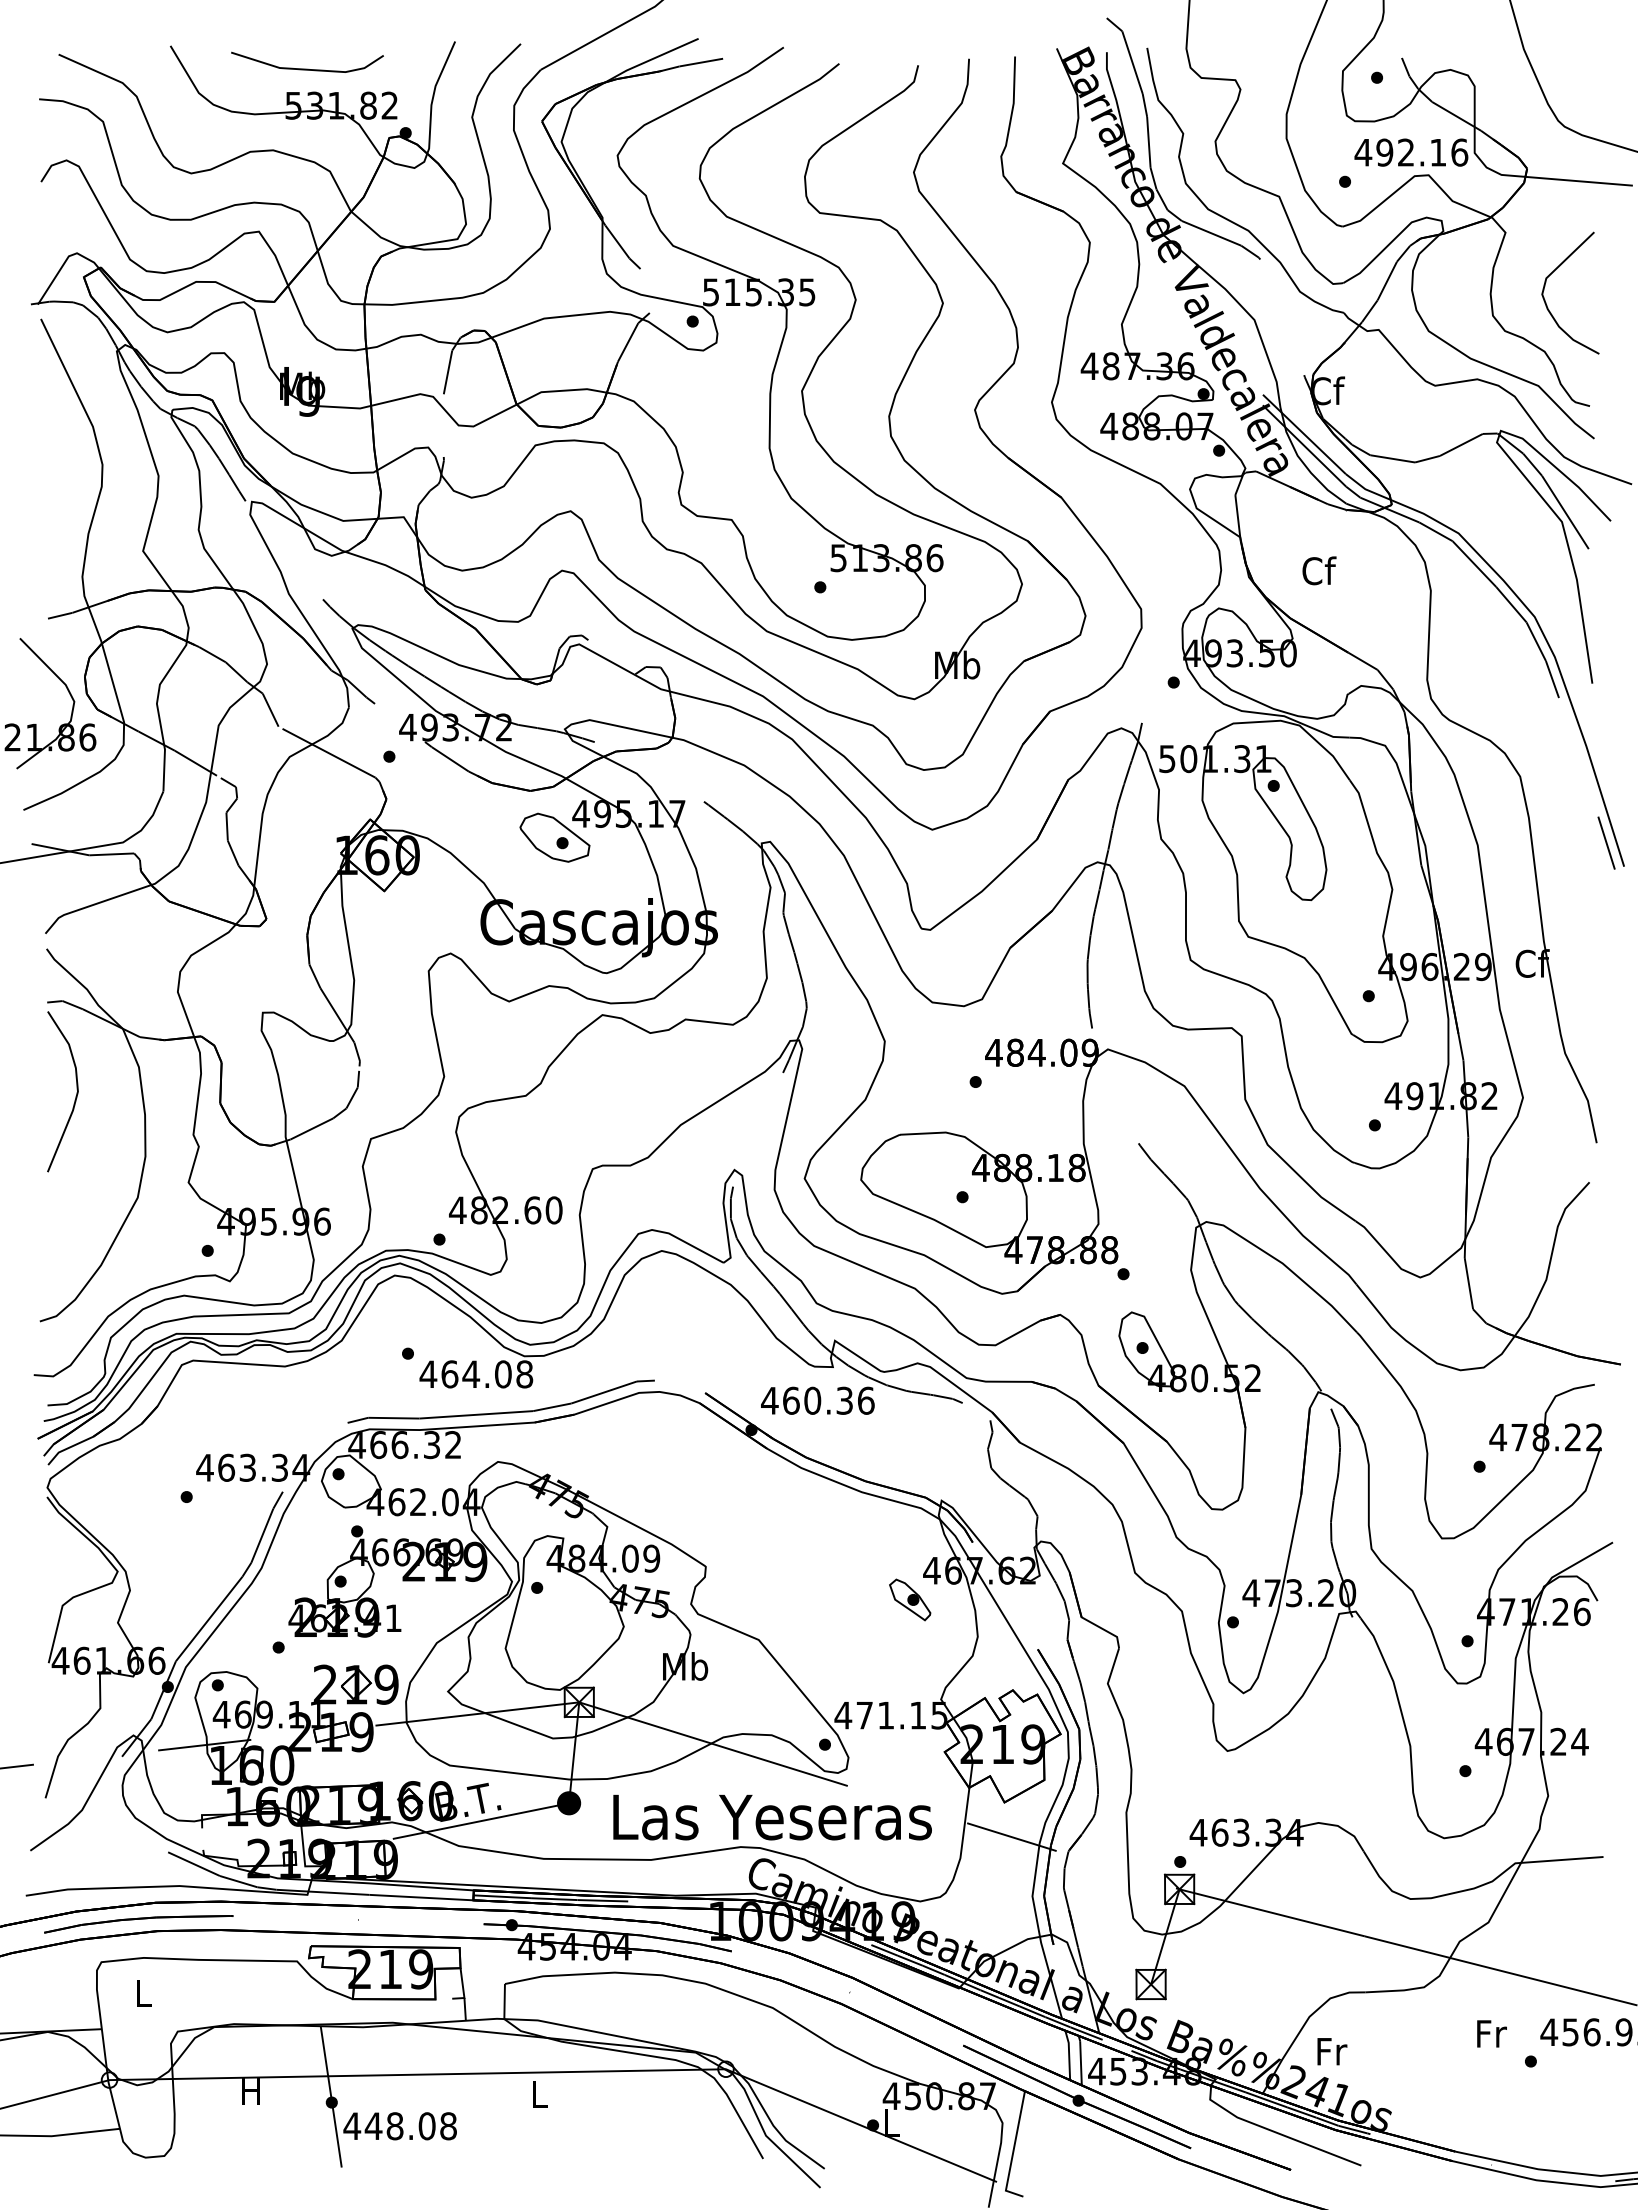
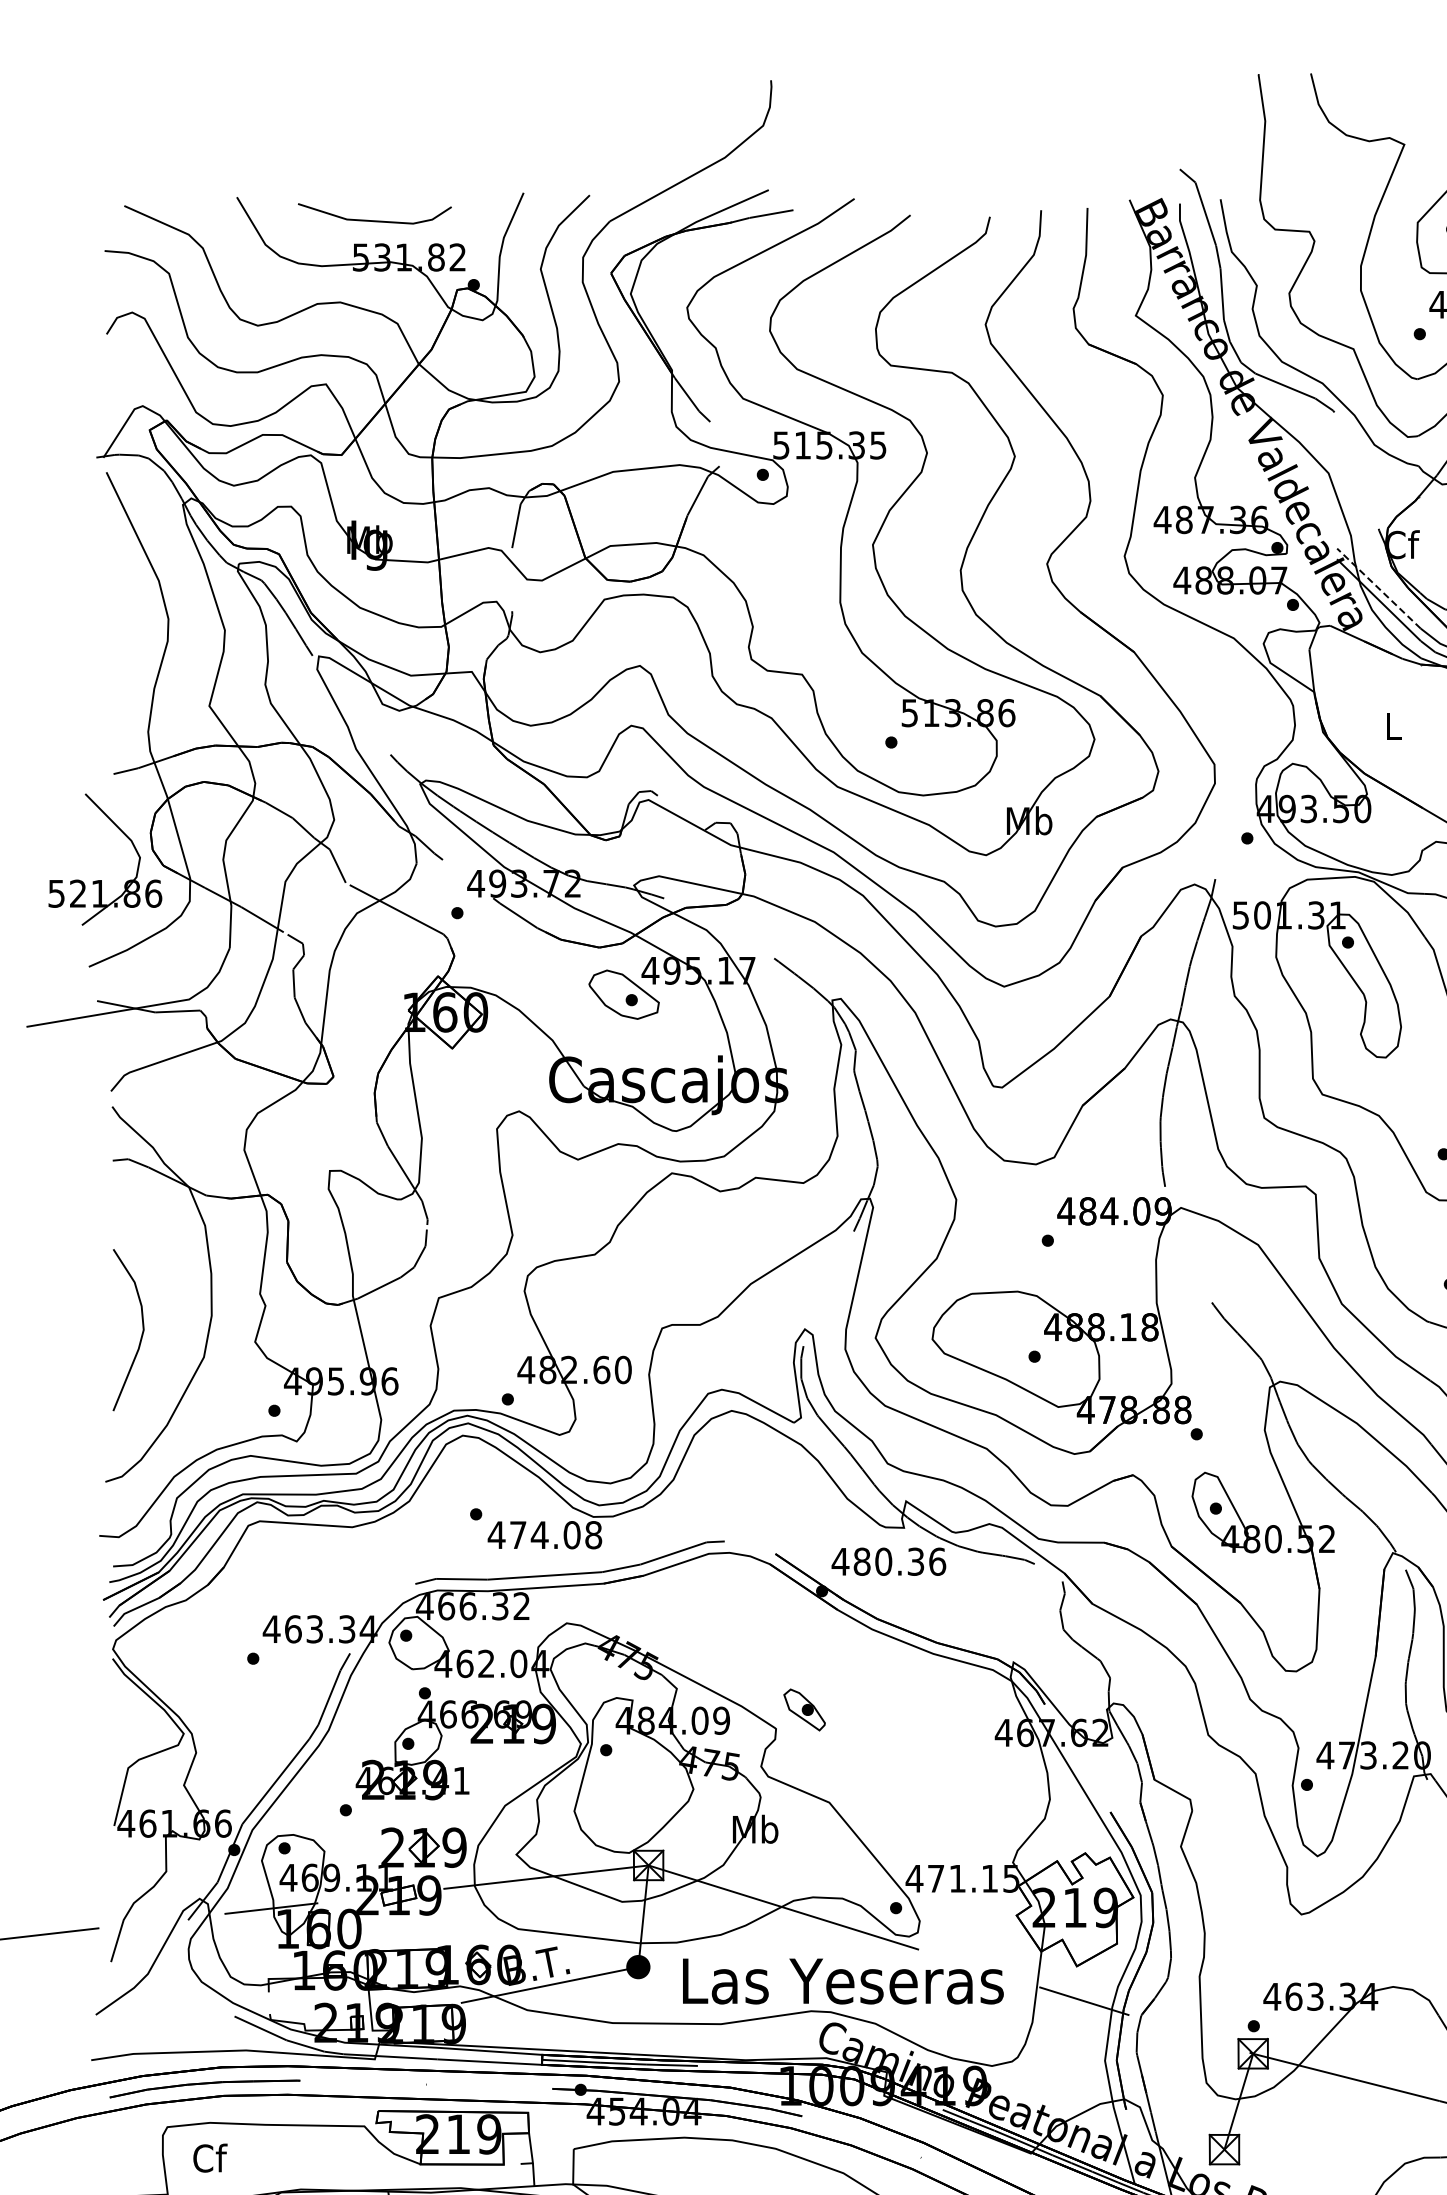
line: (1304, 434) -> (1378, 588), solid -> dashed
text: (1319, 570) -> (1394, 725), Cf -> L
curve: (75, 1096) -> (141, 1334), moved
text: (449, 1374) -> (517, 1535), 464.08 -> 474.08
text: (791, 1400) -> (862, 1561), 460.36 -> 480.36
part: (910, 1599) -> (804, 1709), moved
text: (144, 1992) -> (210, 2157), L -> Cf

